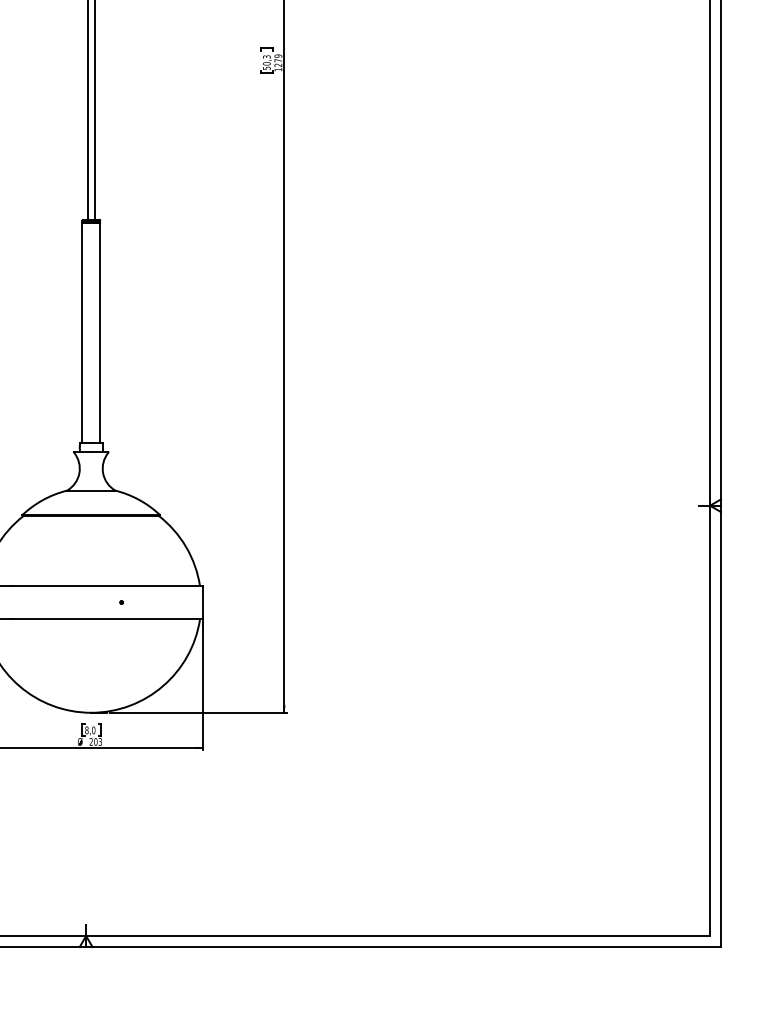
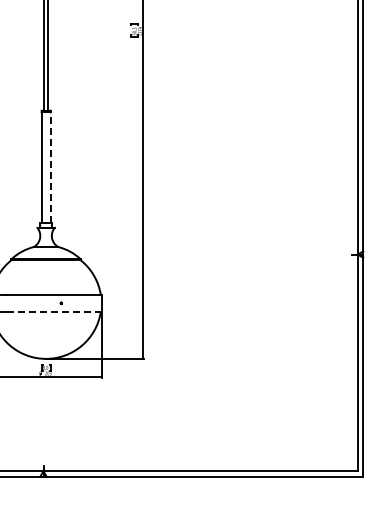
line: (100, 332) -> (50, 167), solid -> dashed
line: (107, 618) -> (54, 311), solid -> dashed

